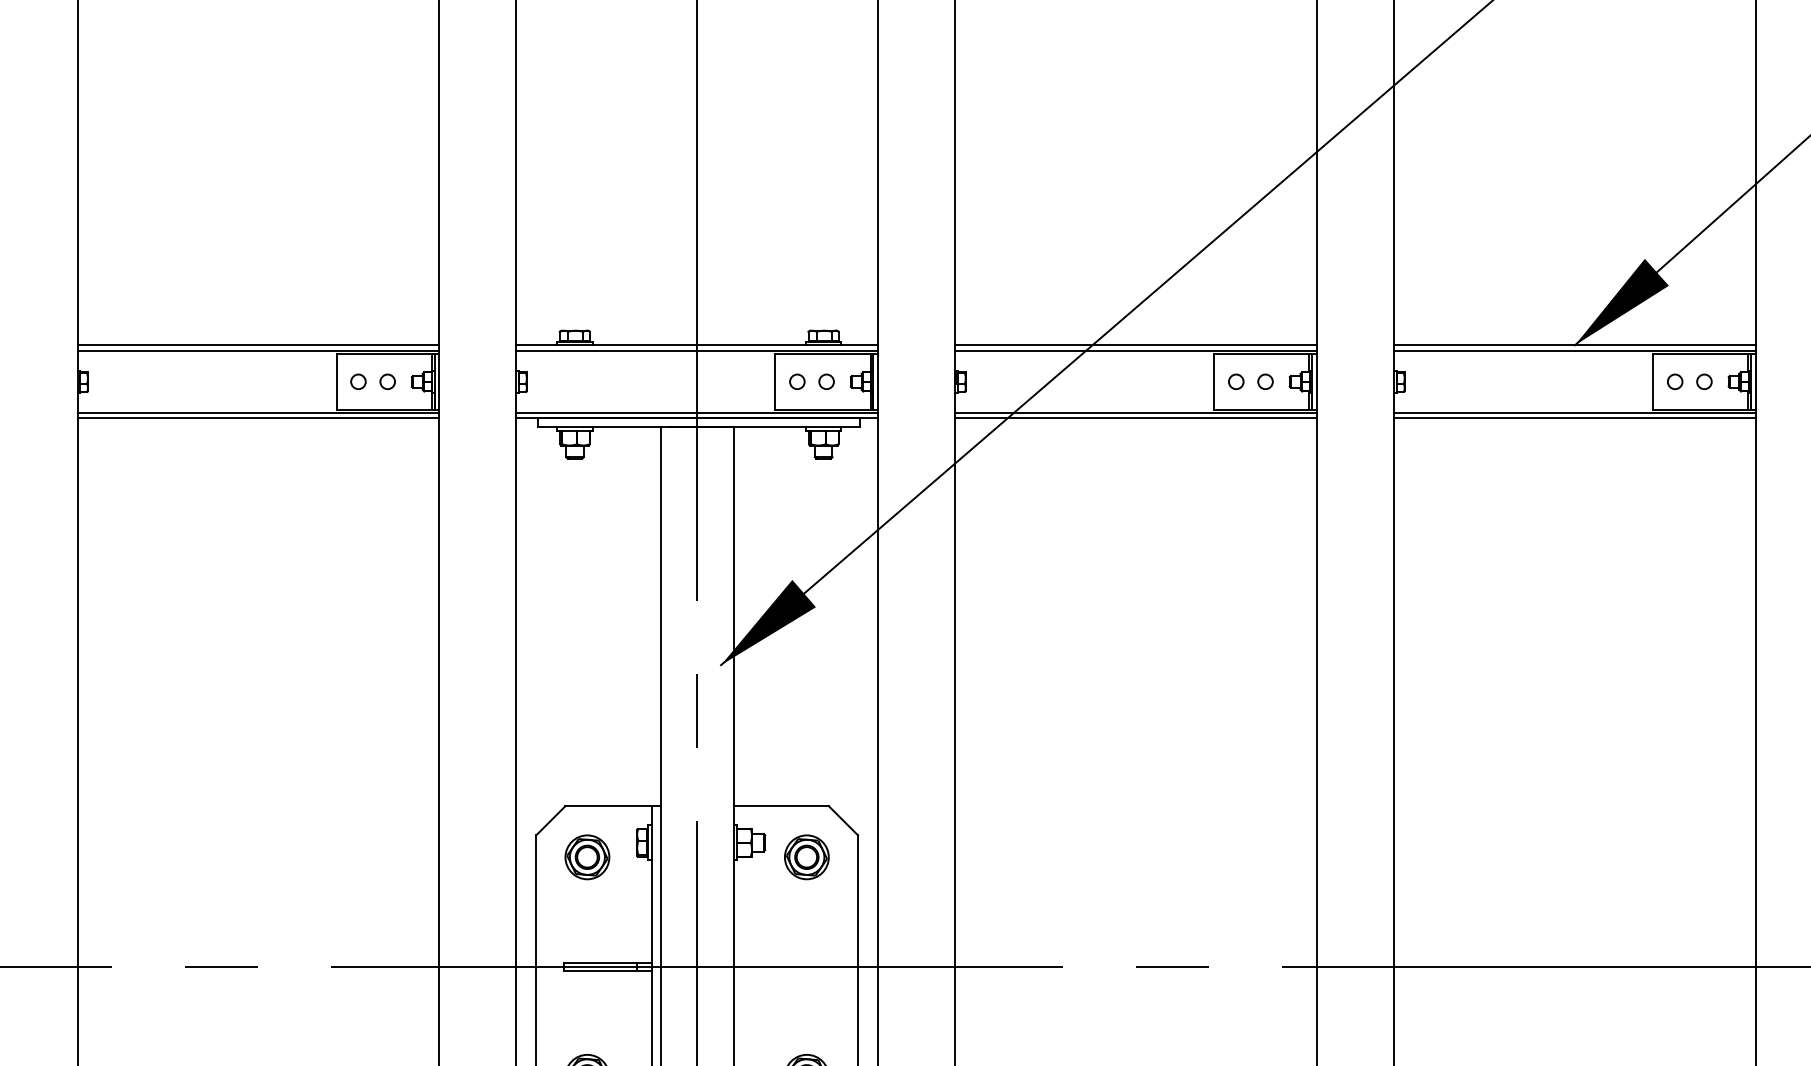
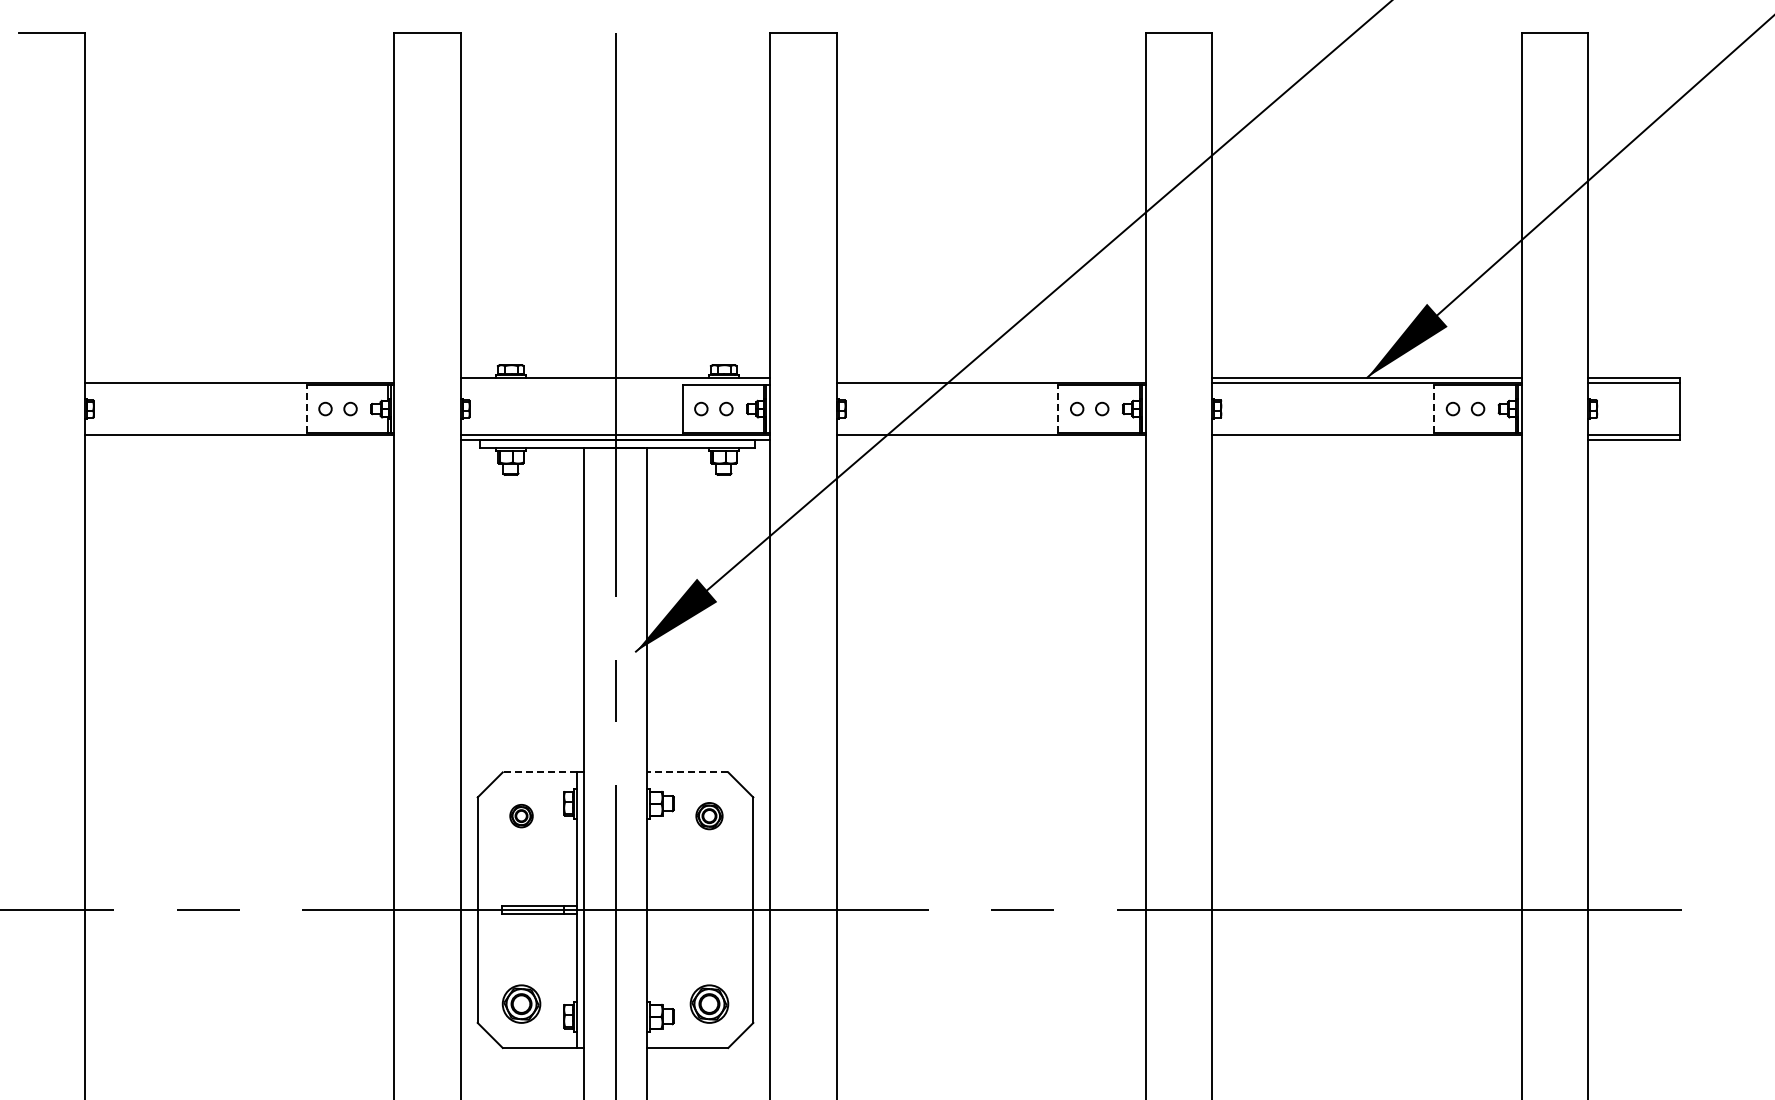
line: (258, 345) -> (239, 377), removed
line: (1136, 345) -> (991, 377), removed
line: (697, 350) -> (615, 382), removed
line: (336, 382) -> (306, 409), solid -> dashed
line: (1214, 382) -> (1058, 409), solid -> dashed
line: (1653, 382) -> (1434, 409), solid -> dashed
line: (258, 418) -> (239, 440), removed
line: (1136, 418) -> (991, 440), removed
line: (1574, 418) -> (1366, 440), removed
line: (608, 806) -> (539, 772), solid -> dashed
line: (781, 806) -> (687, 772), solid -> dashed
part: (587, 856) -> (521, 815), size x0.6
part: (806, 856) -> (709, 815), size x0.7

